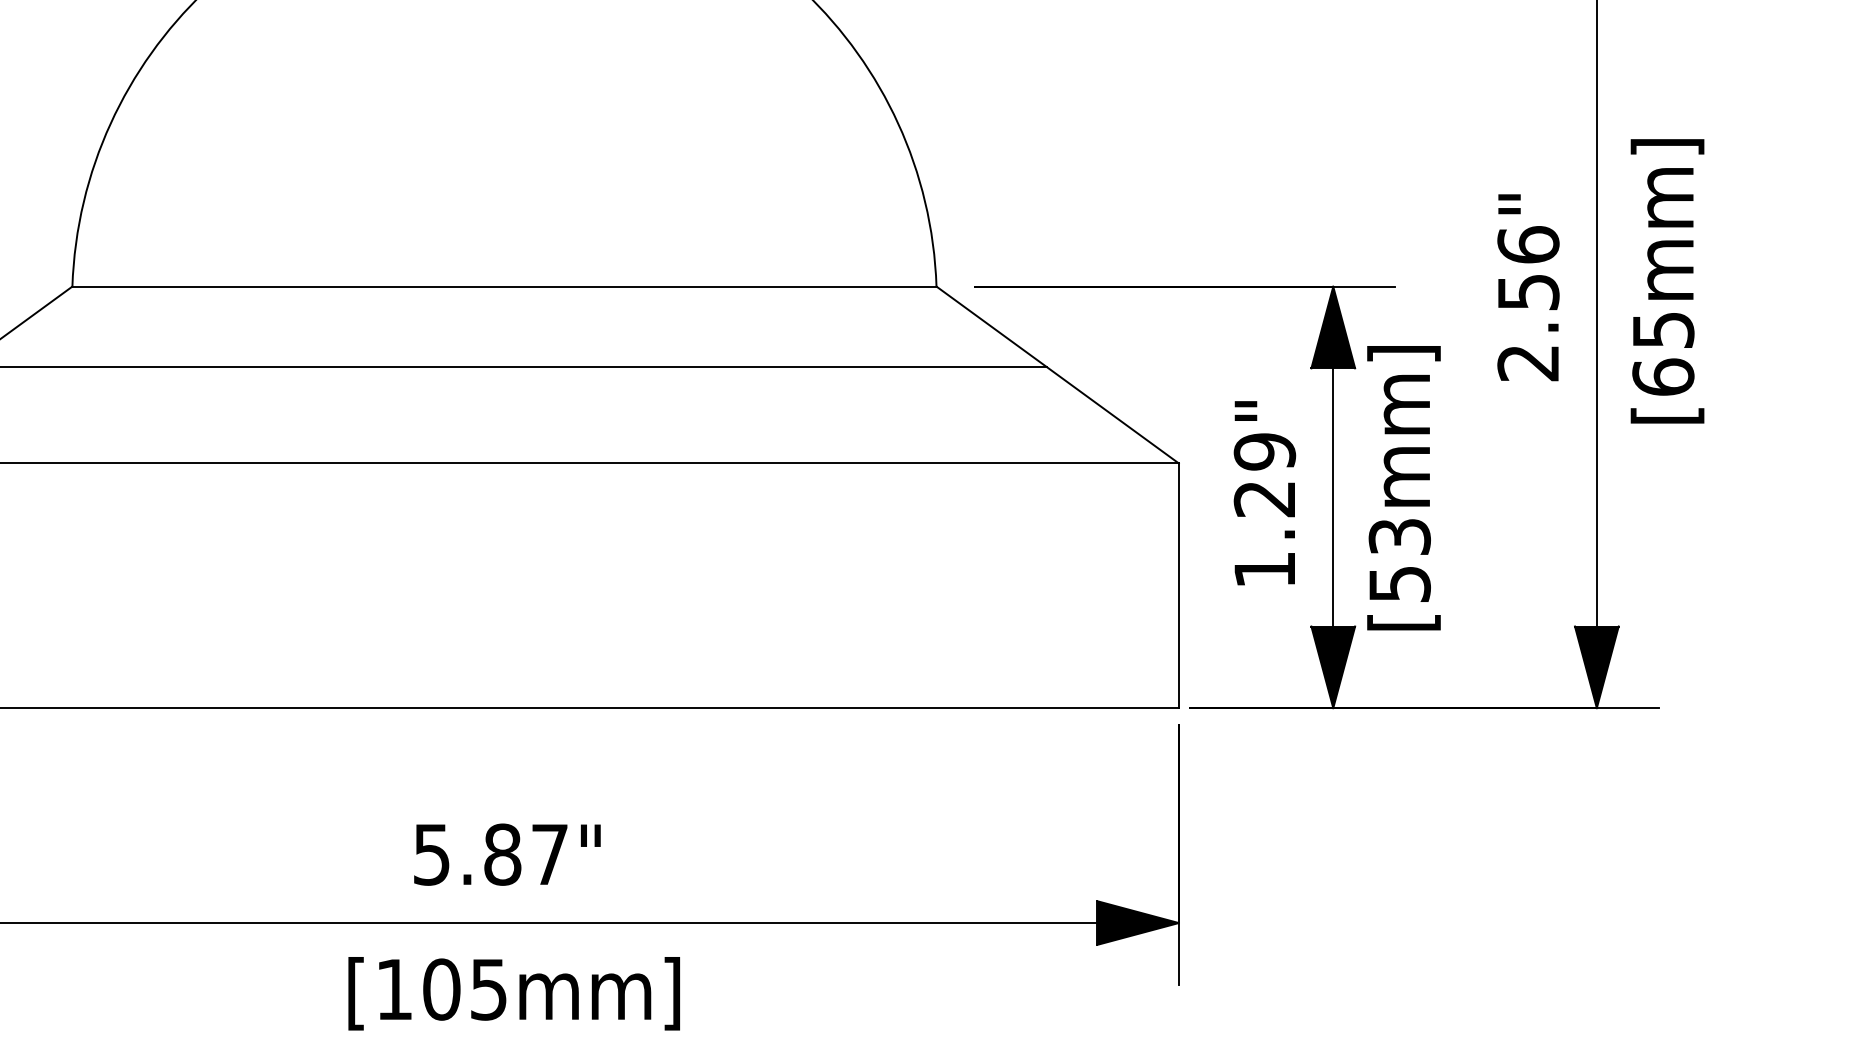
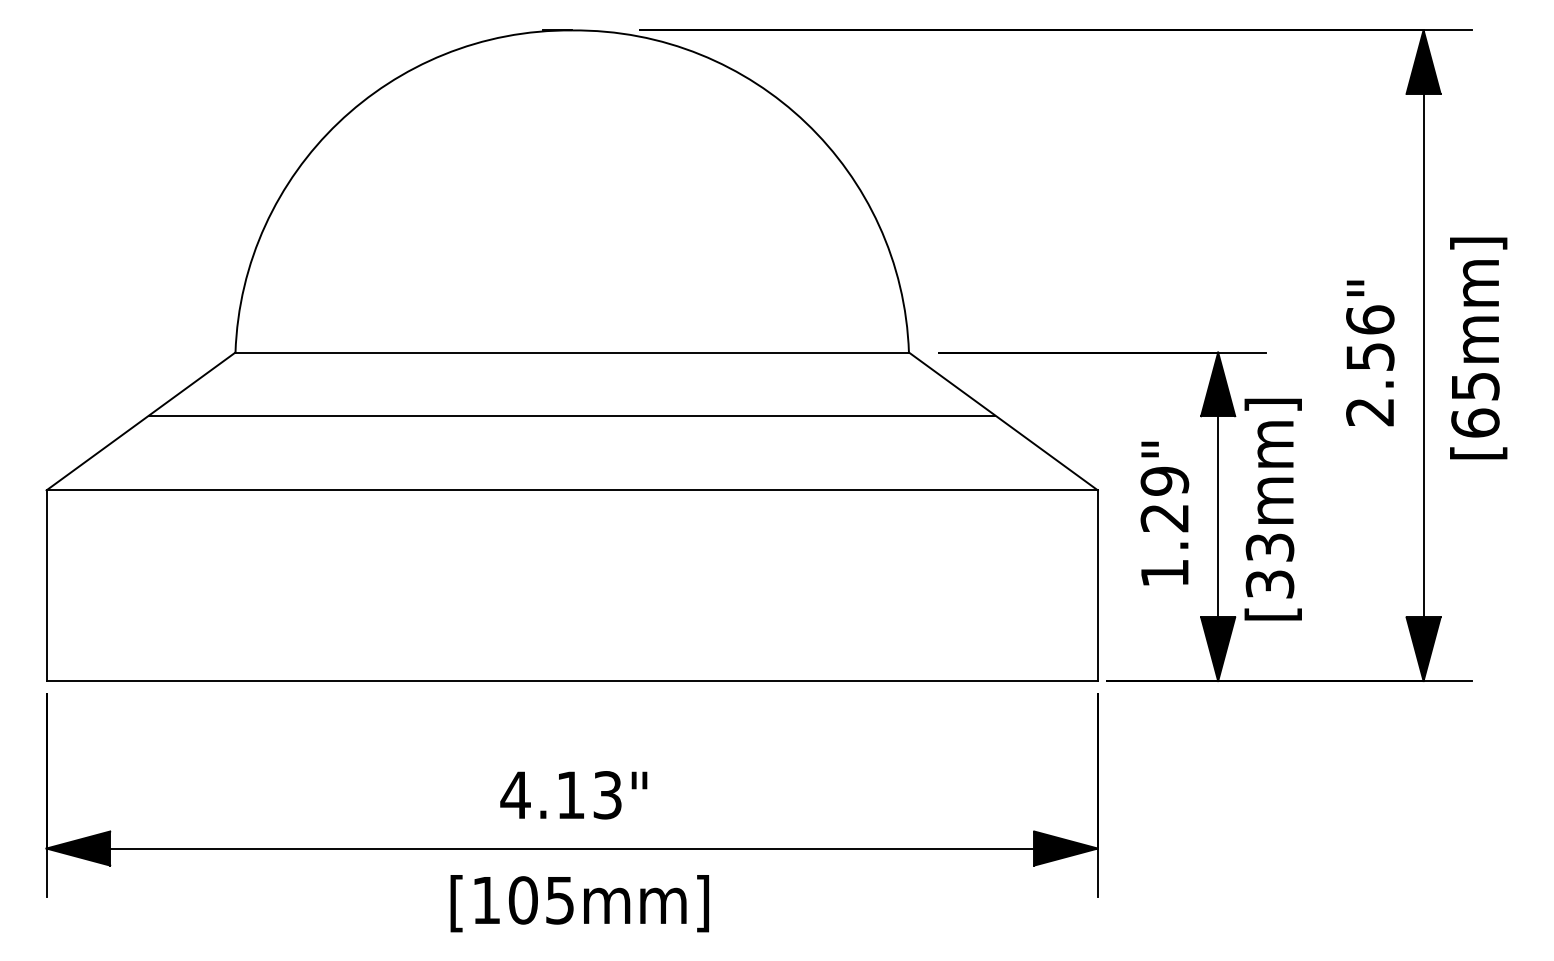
text: (1399, 584) -> (1269, 584), [53mm] -> [33mm]
text: (489, 854) -> (560, 795), 5.87" -> 4.13"

